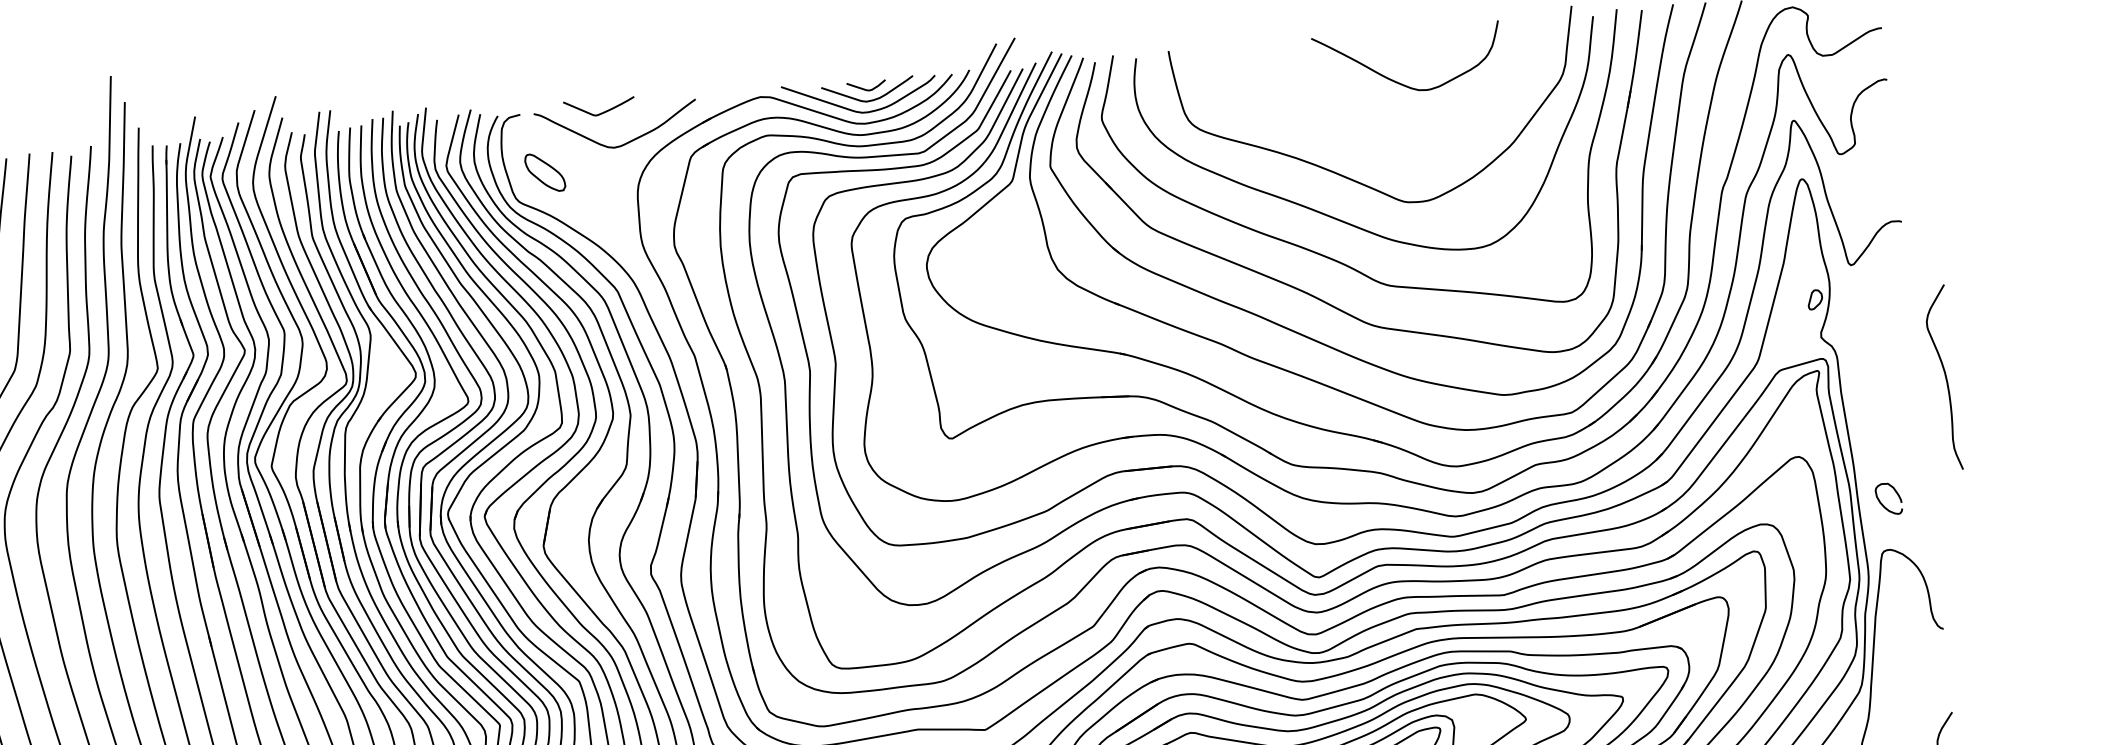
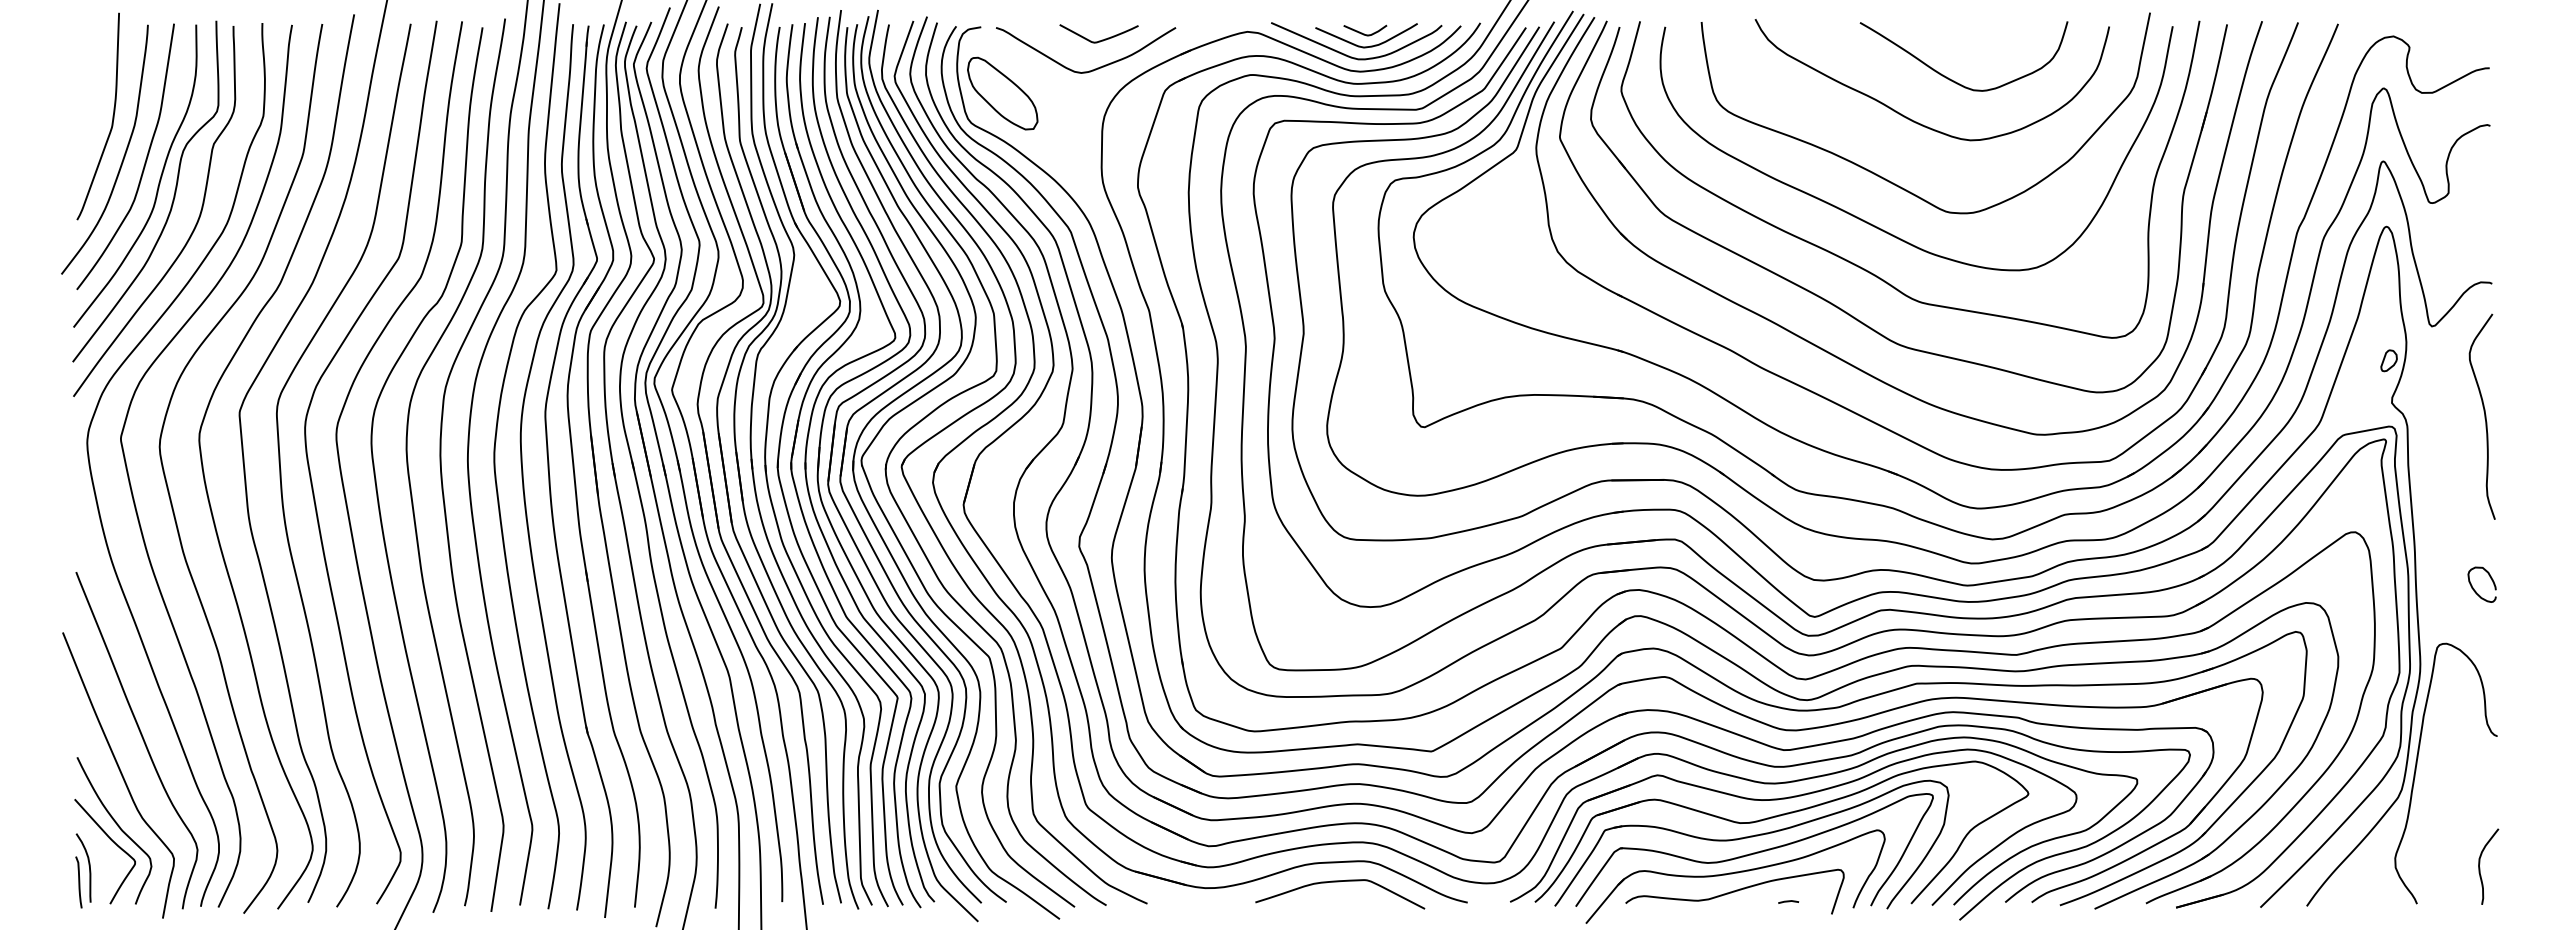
curve: (599, 113) -> (1098, 40), moved
curve: (1366, 121) -> (1912, 119), added
part: (544, 172) -> (1002, 93), size x1.67
curve: (1945, 377) -> (2484, 416), moved
curve: (1882, 503) -> (2474, 588), moved

